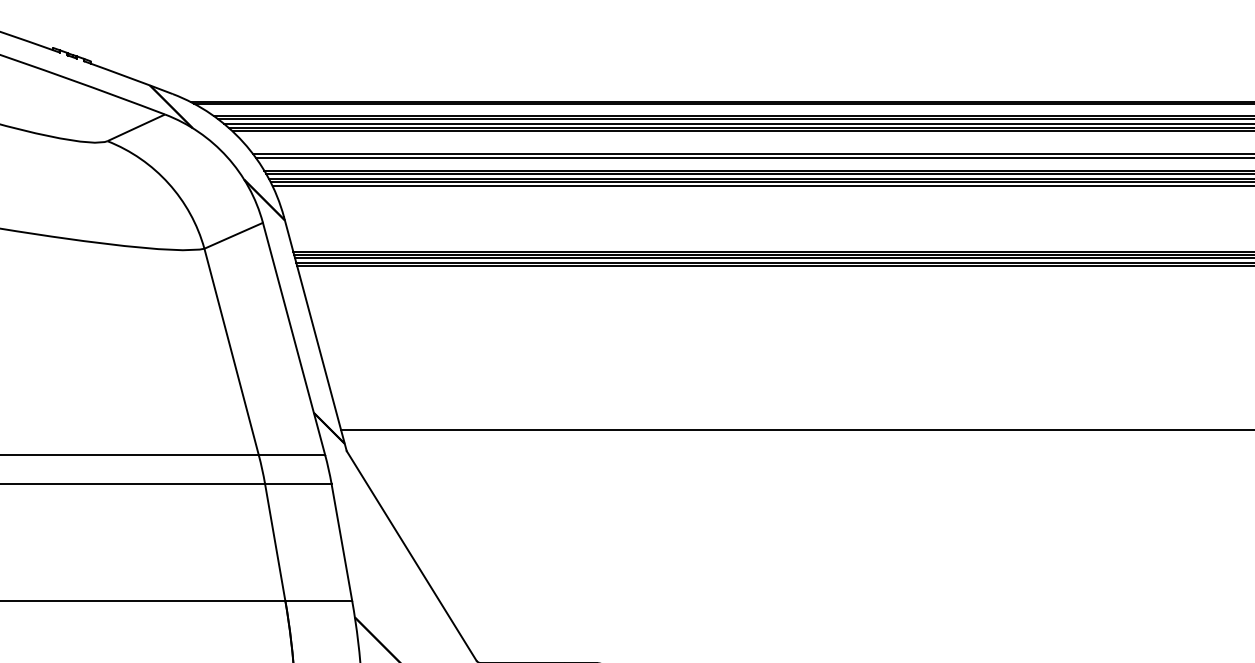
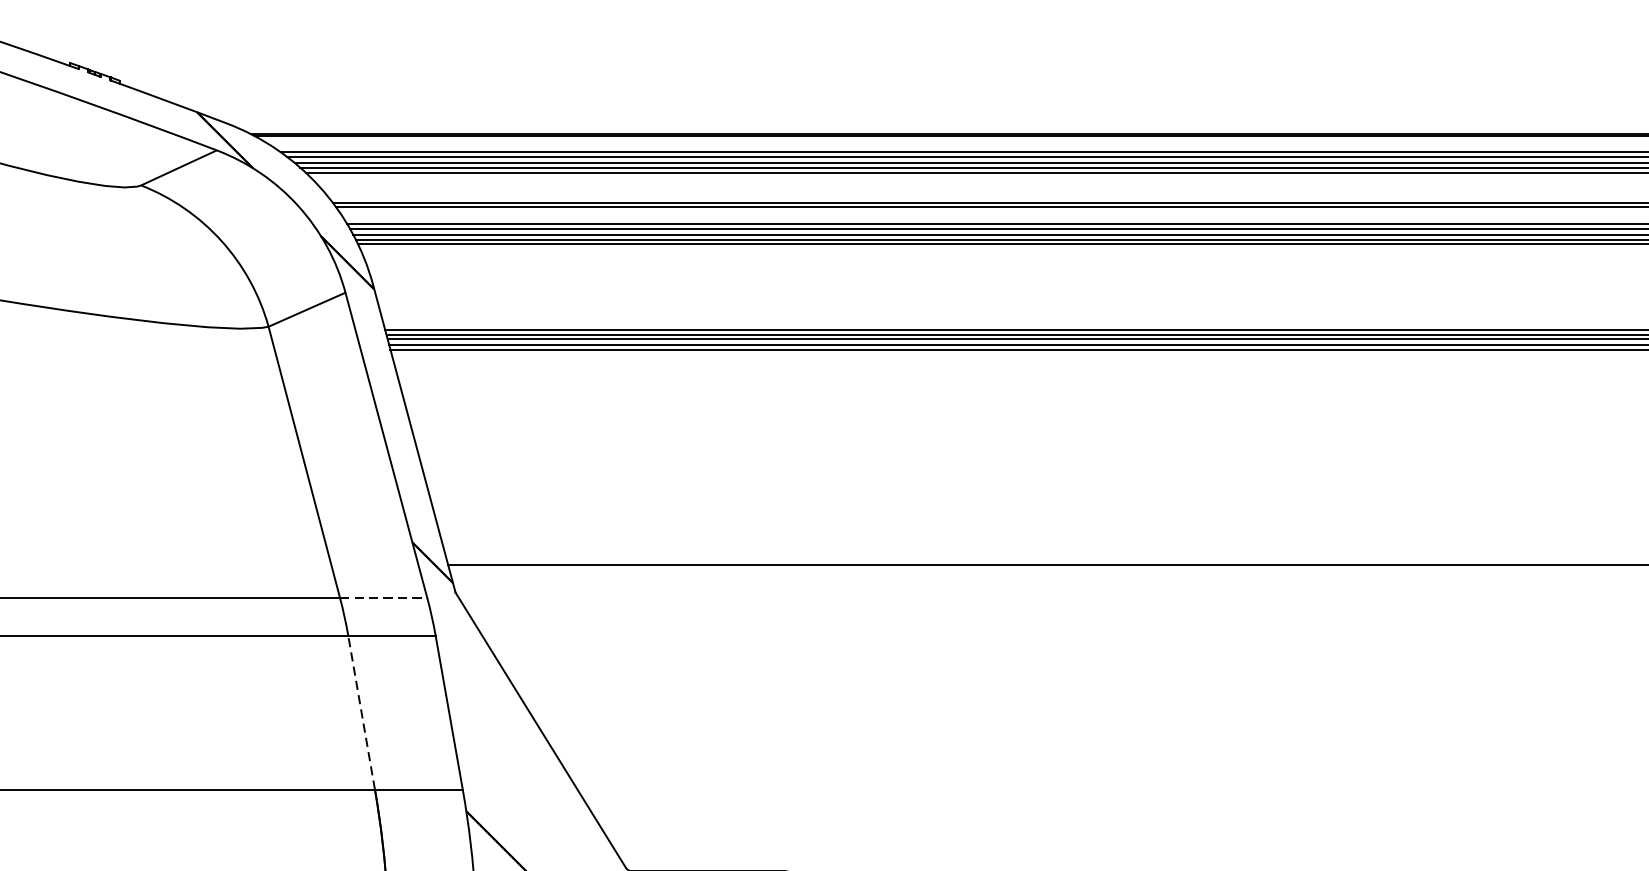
line: (292, 455) -> (384, 598), solid -> dashed
line: (275, 541) -> (361, 711), solid -> dashed

